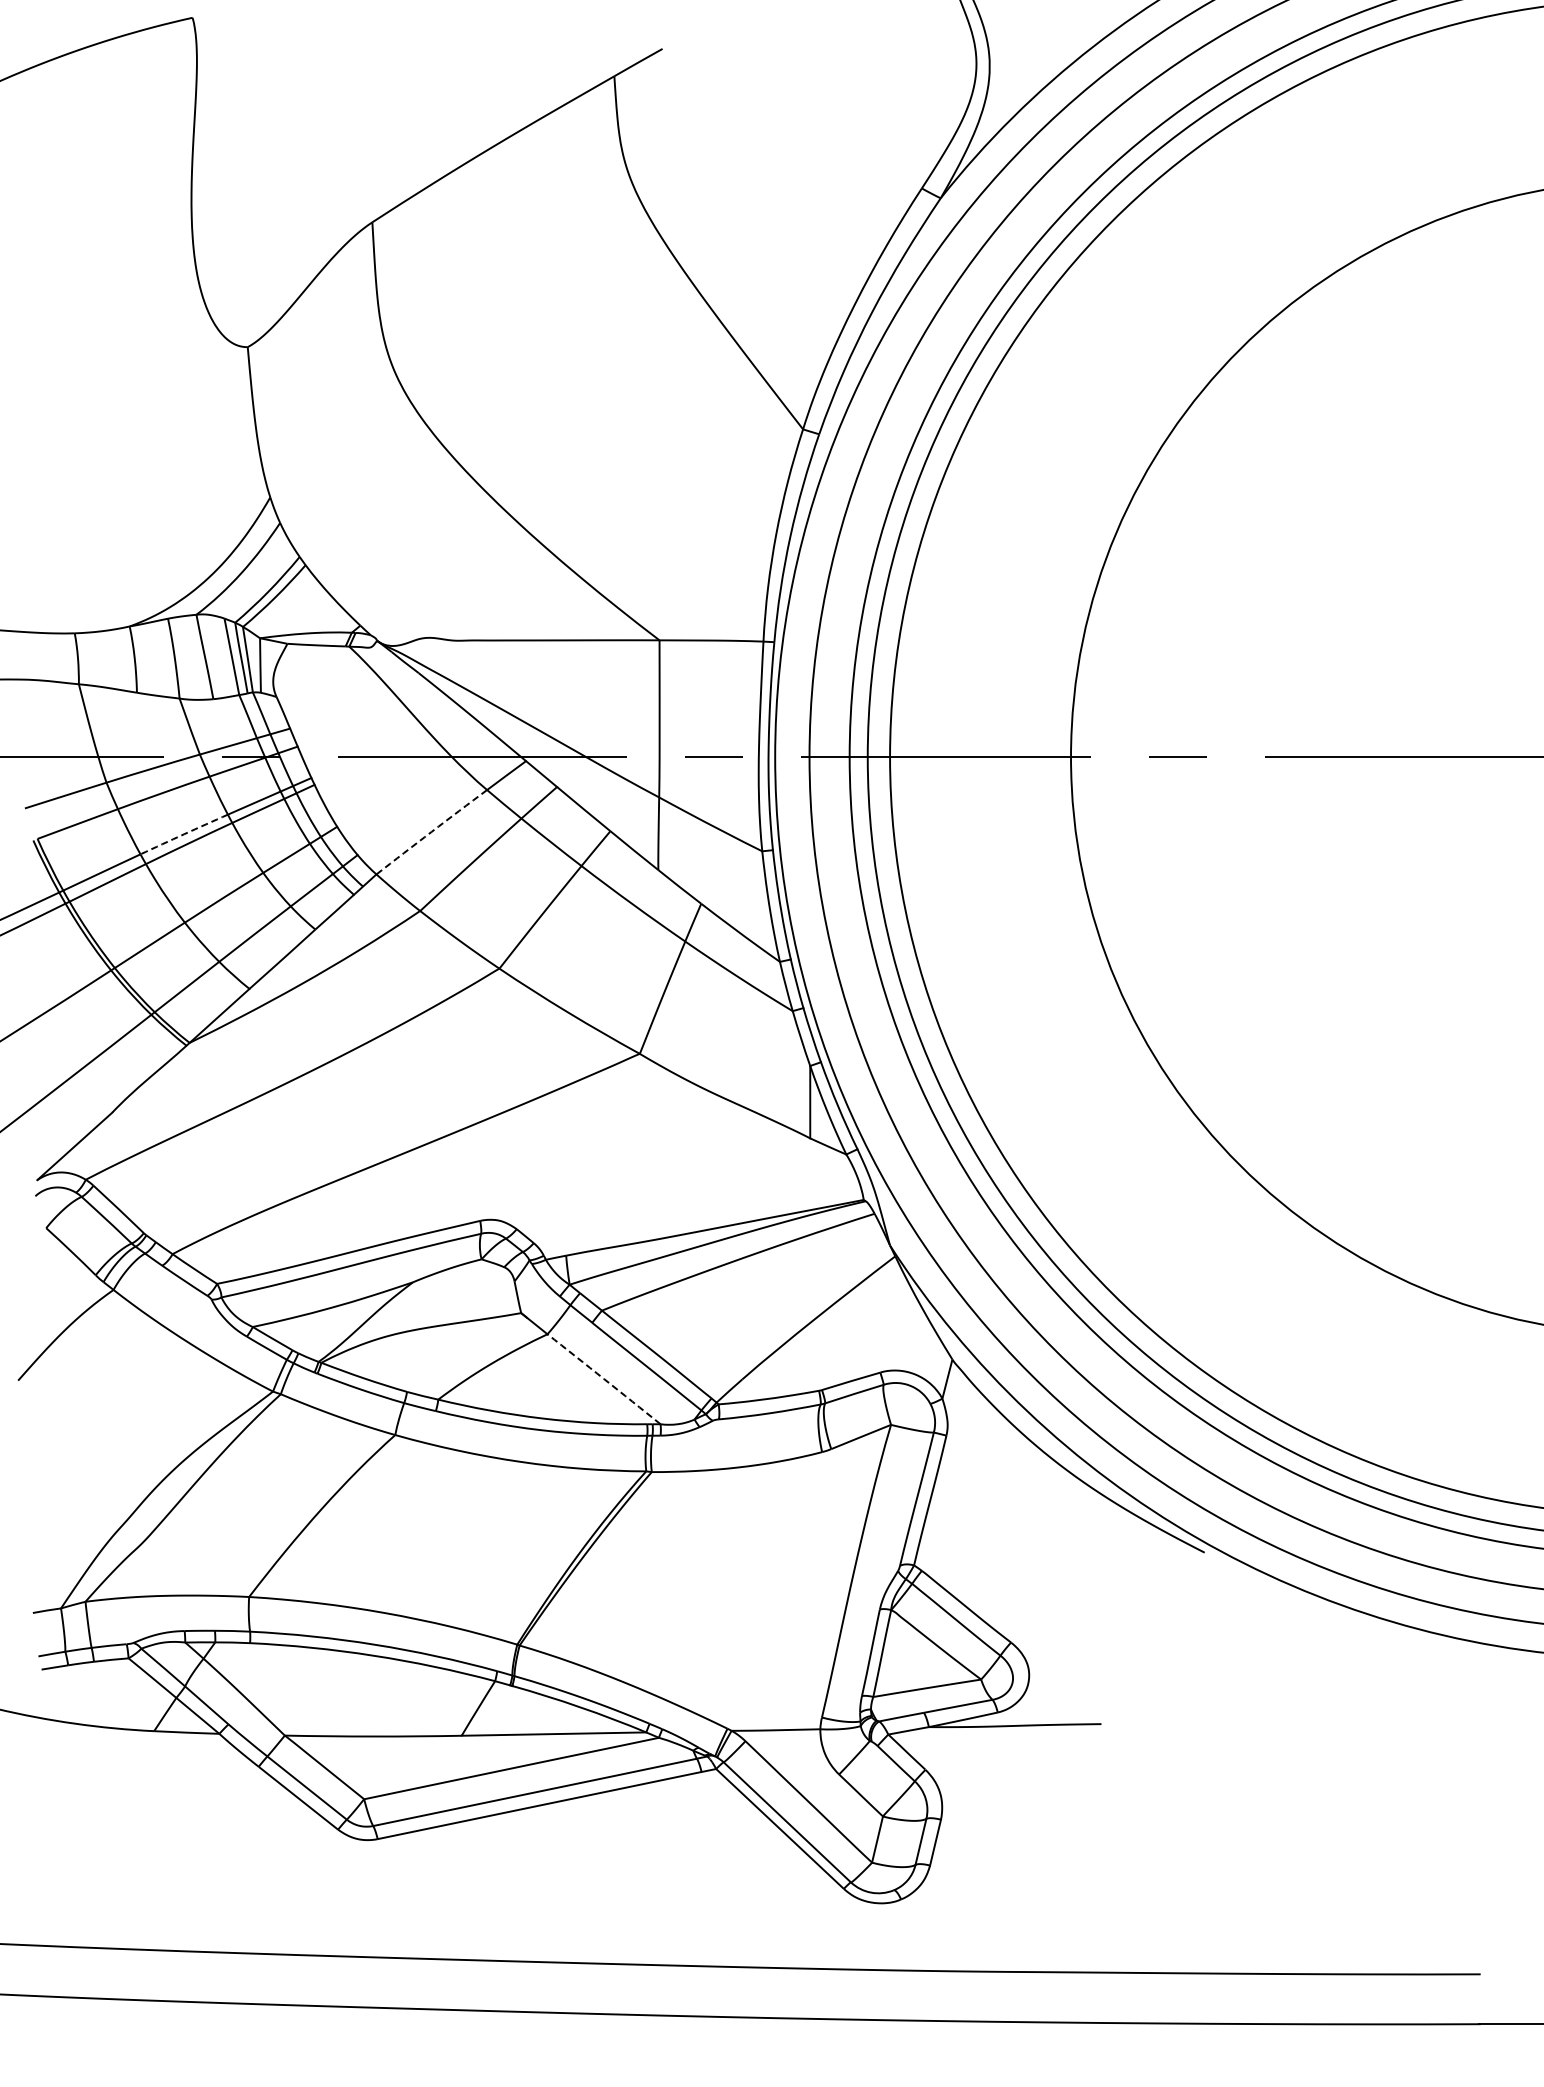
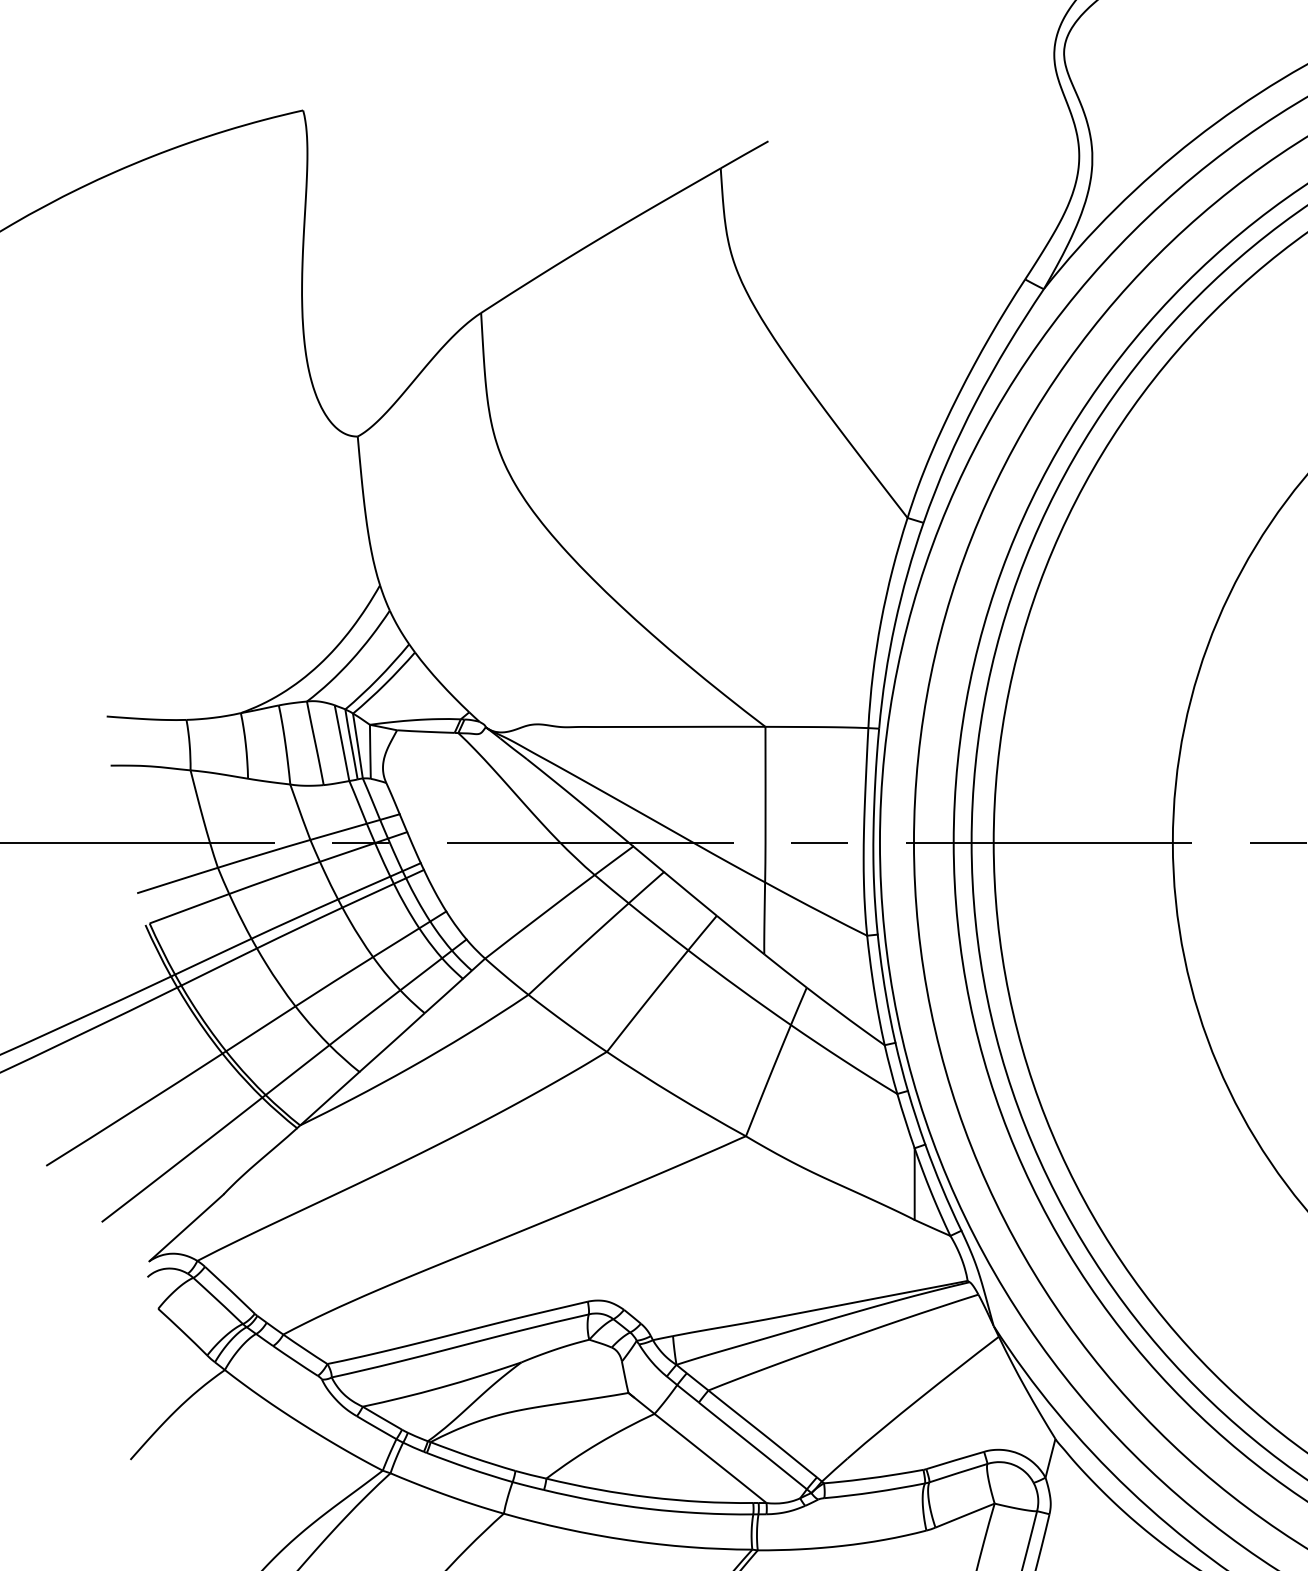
arc: (431, 831) -> (539, 916), dashed -> solid
arc: (184, 834) -> (295, 919), dashed -> solid
arc: (604, 1379) -> (710, 1458), dashed -> solid

